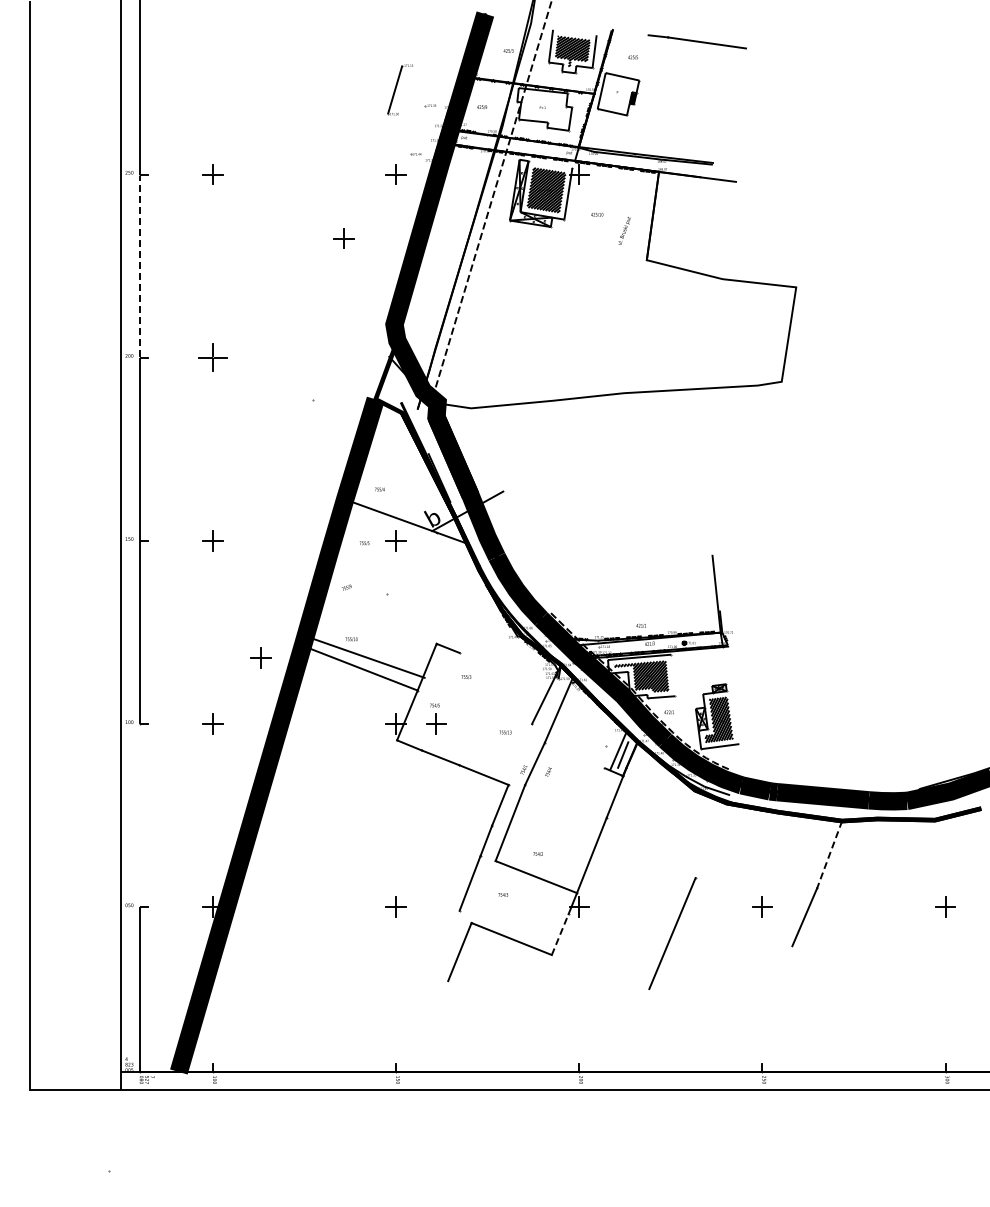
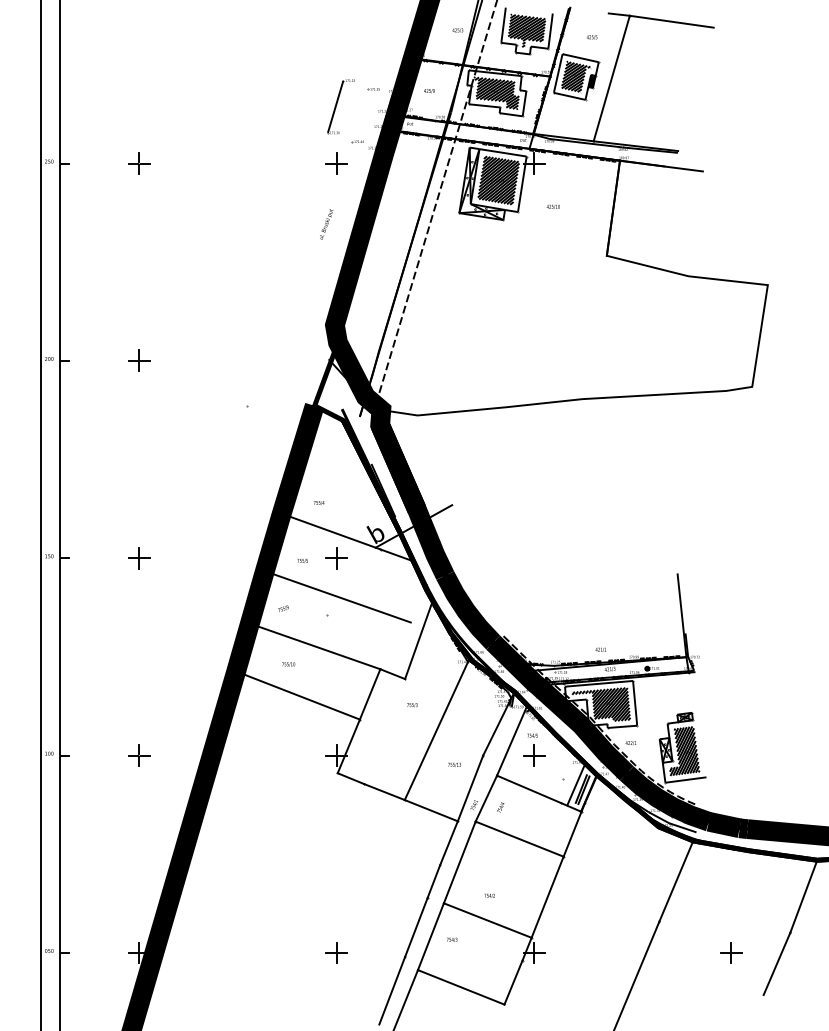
part: (399, 89) -> (340, 106), moved
hatch: (618, 93) -> (576, 76), added
line: (651, 95) -> (611, 78), added
hatch: (544, 109) -> (496, 93), added
line: (550, 164) -> (503, 152), added
text: (624, 230) -> (326, 223), moved
part: (343, 238) -> (279, 232), removed
line: (139, 266) -> (60, 262), dashed -> solid
part: (212, 357) -> (138, 360), size x0.71
line: (396, 576) -> (337, 596), added
line: (472, 616) -> (418, 639), added
line: (363, 656) -> (314, 646), moved
part: (260, 657) -> (190, 683), removed
line: (672, 675) -> (634, 703), added
line: (489, 699) -> (437, 729), added
part: (436, 718) -> (534, 749), moved
line: (520, 753) -> (470, 787), added
line: (574, 755) -> (528, 789), added
hatch: (625, 755) -> (583, 789), added
line: (565, 801) -> (519, 839), added
line: (139, 815) -> (60, 854), added
line: (711, 840) -> (676, 881), added
line: (829, 854) -> (803, 896), dashed -> solid
line: (483, 892) -> (430, 937), added
line: (560, 934) -> (513, 982), dashed -> solid
line: (447, 941) -> (392, 989), added

